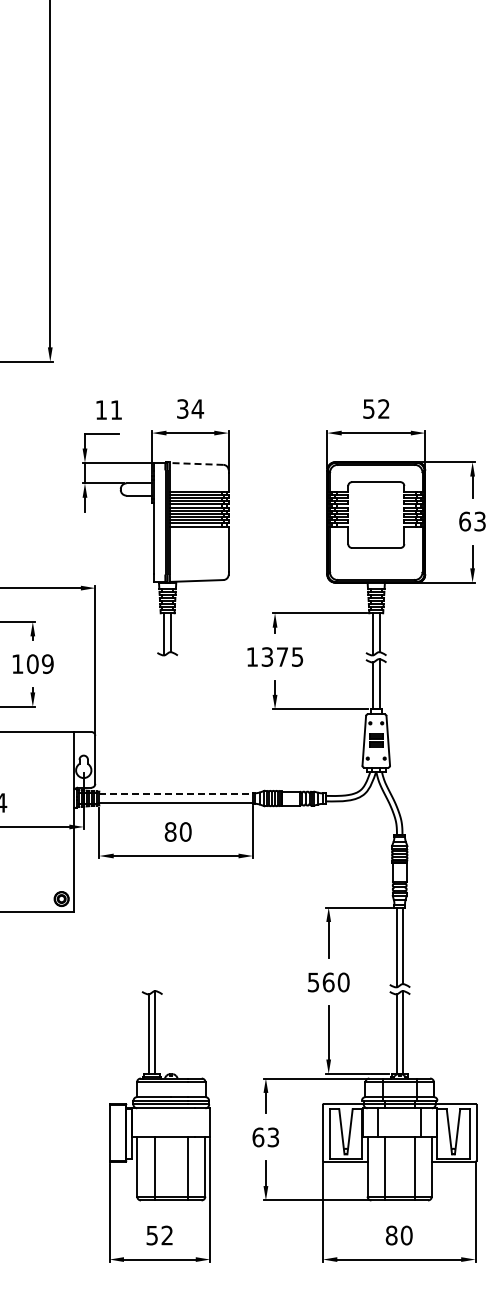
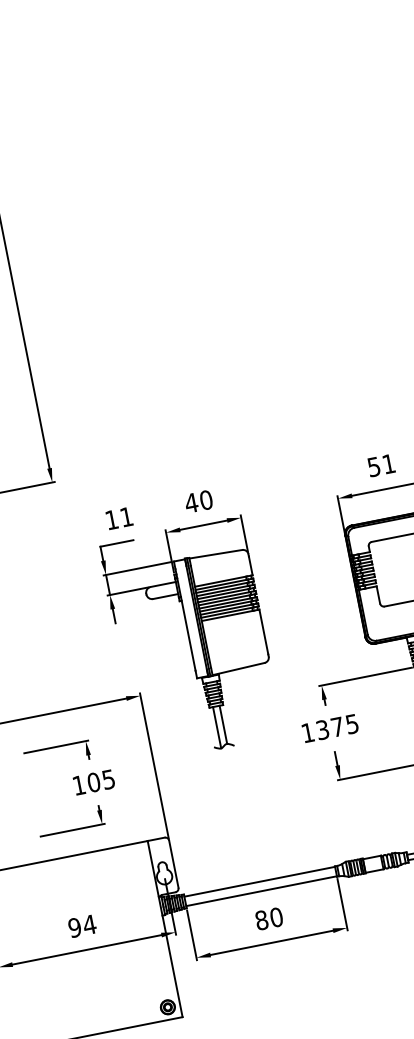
text: (190, 408) -> (199, 501), 34 -> 40
text: (383, 408) -> (388, 463), 52 -> 51
line: (196, 463) -> (215, 553), dashed -> solid
text: (47, 663) -> (108, 779), 109 -> 105
line: (176, 793) -> (260, 881), dashed -> solid

